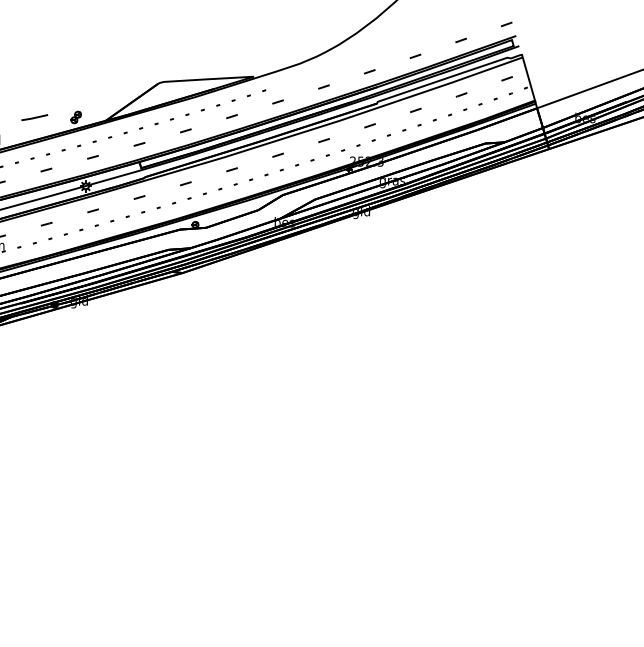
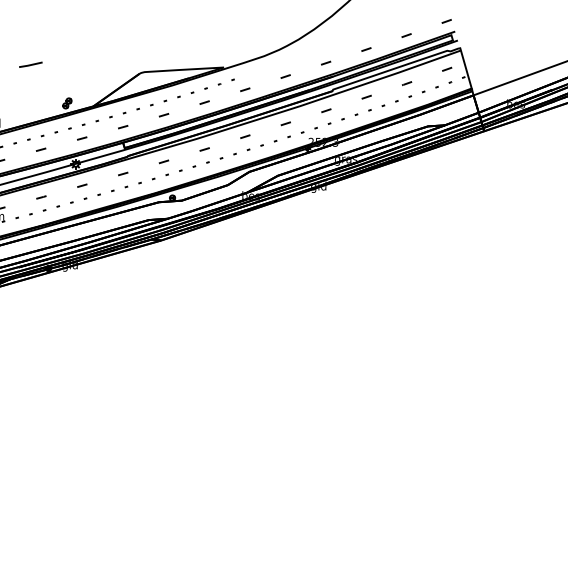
line: (34, 117) -> (30, 64), moved

